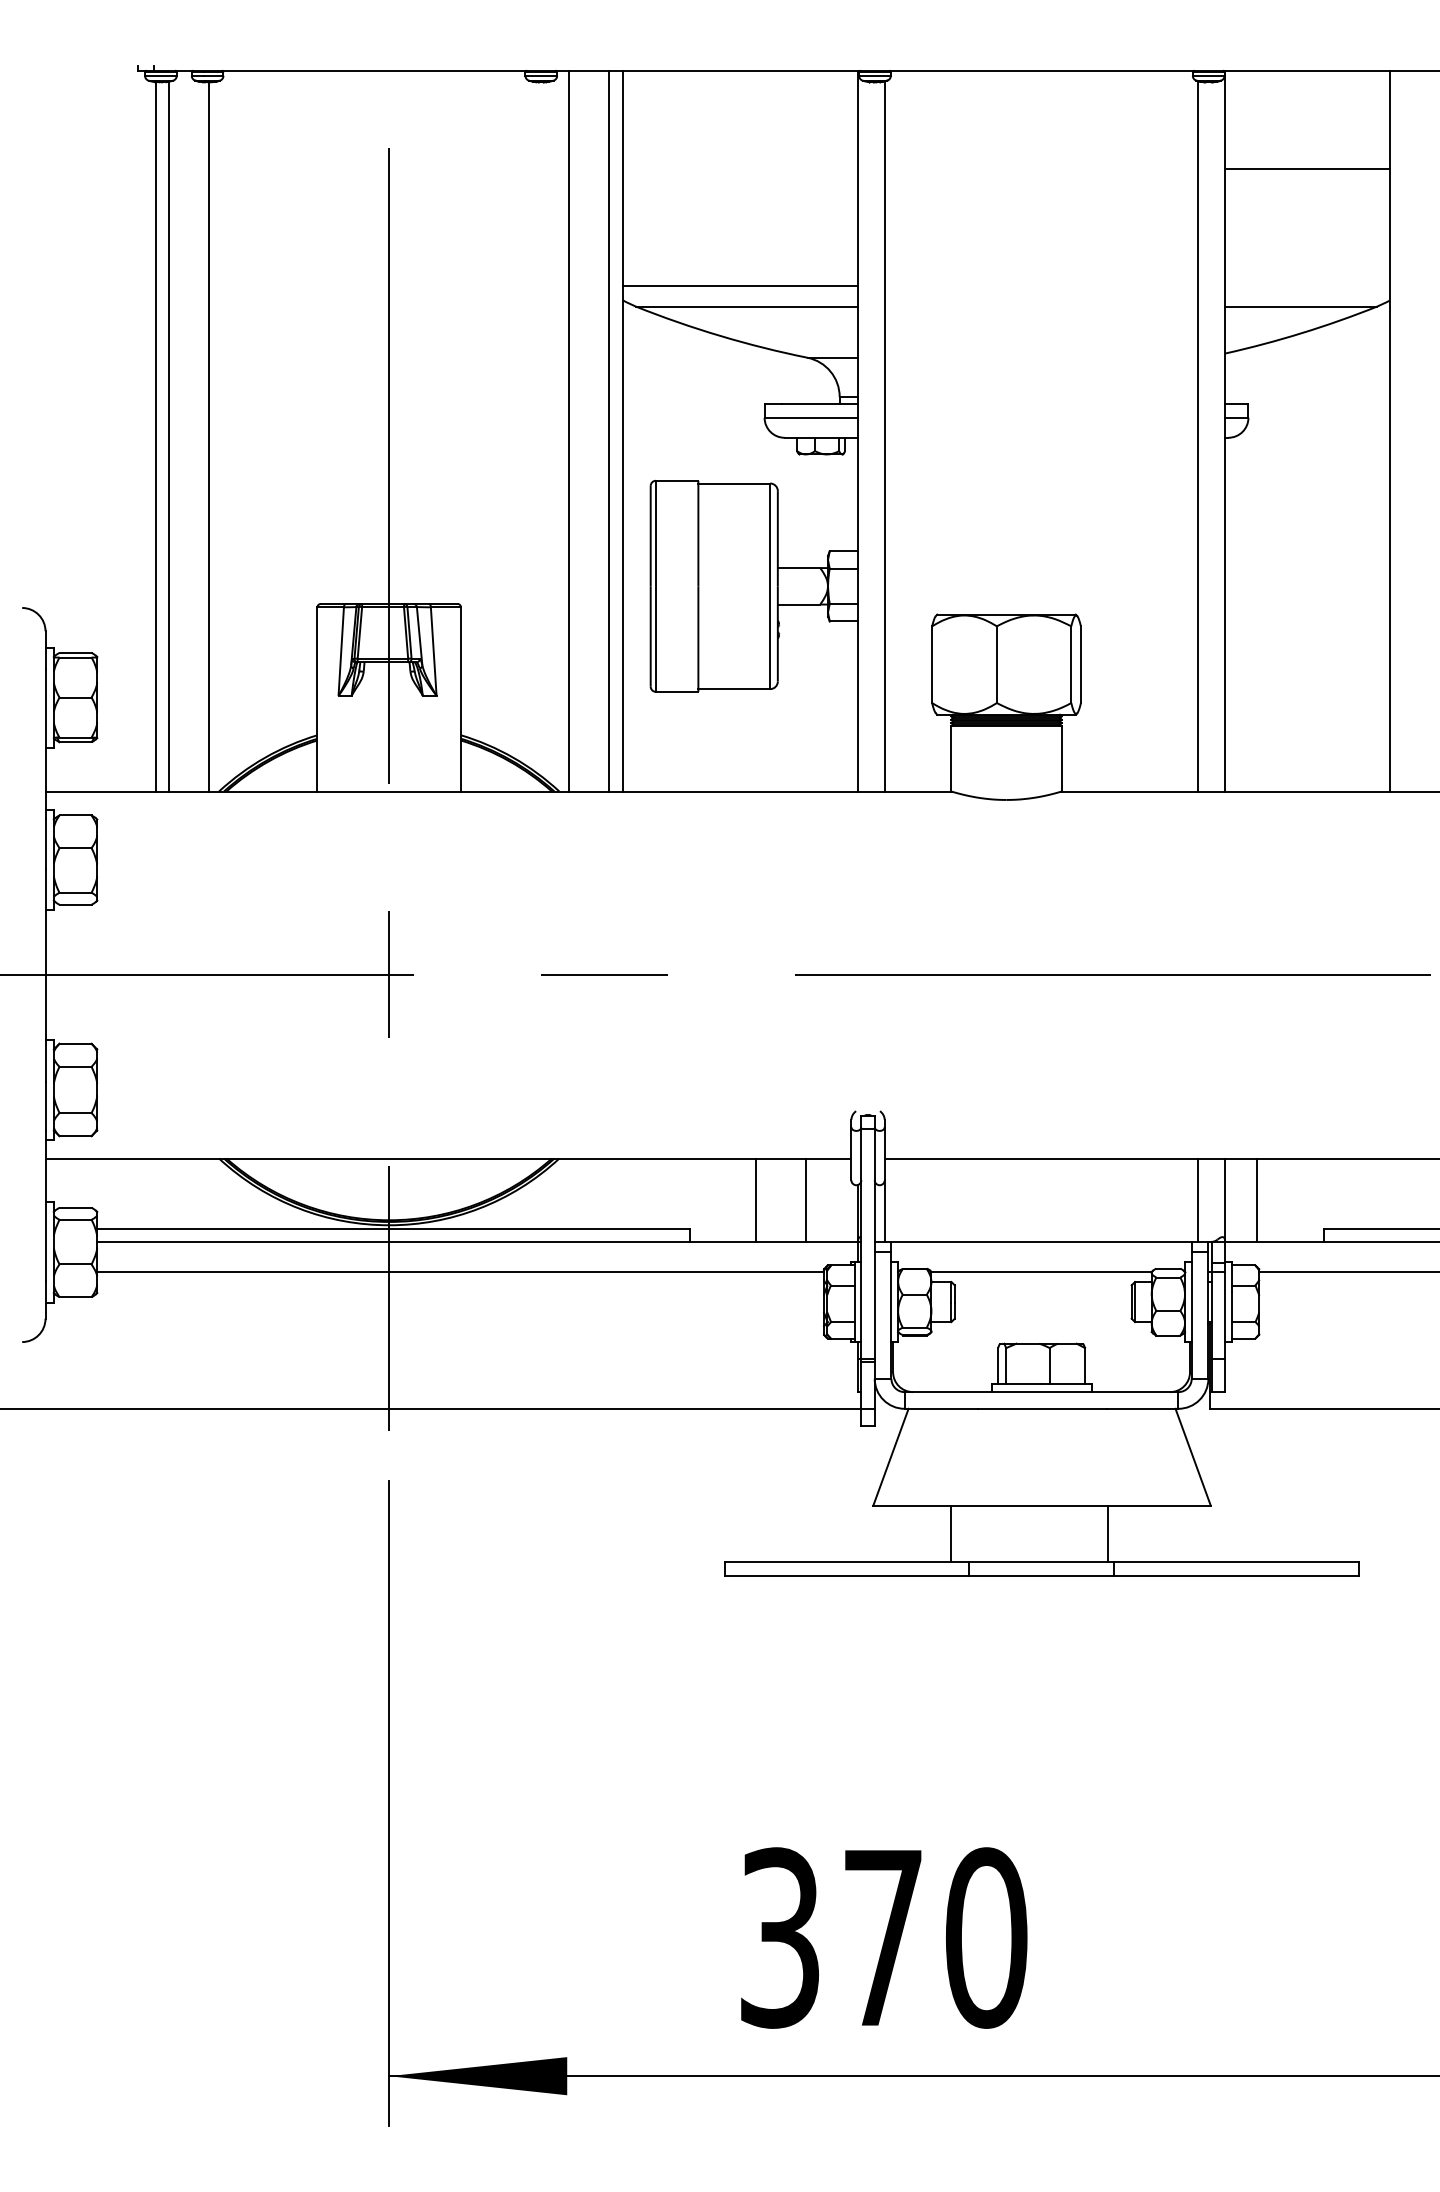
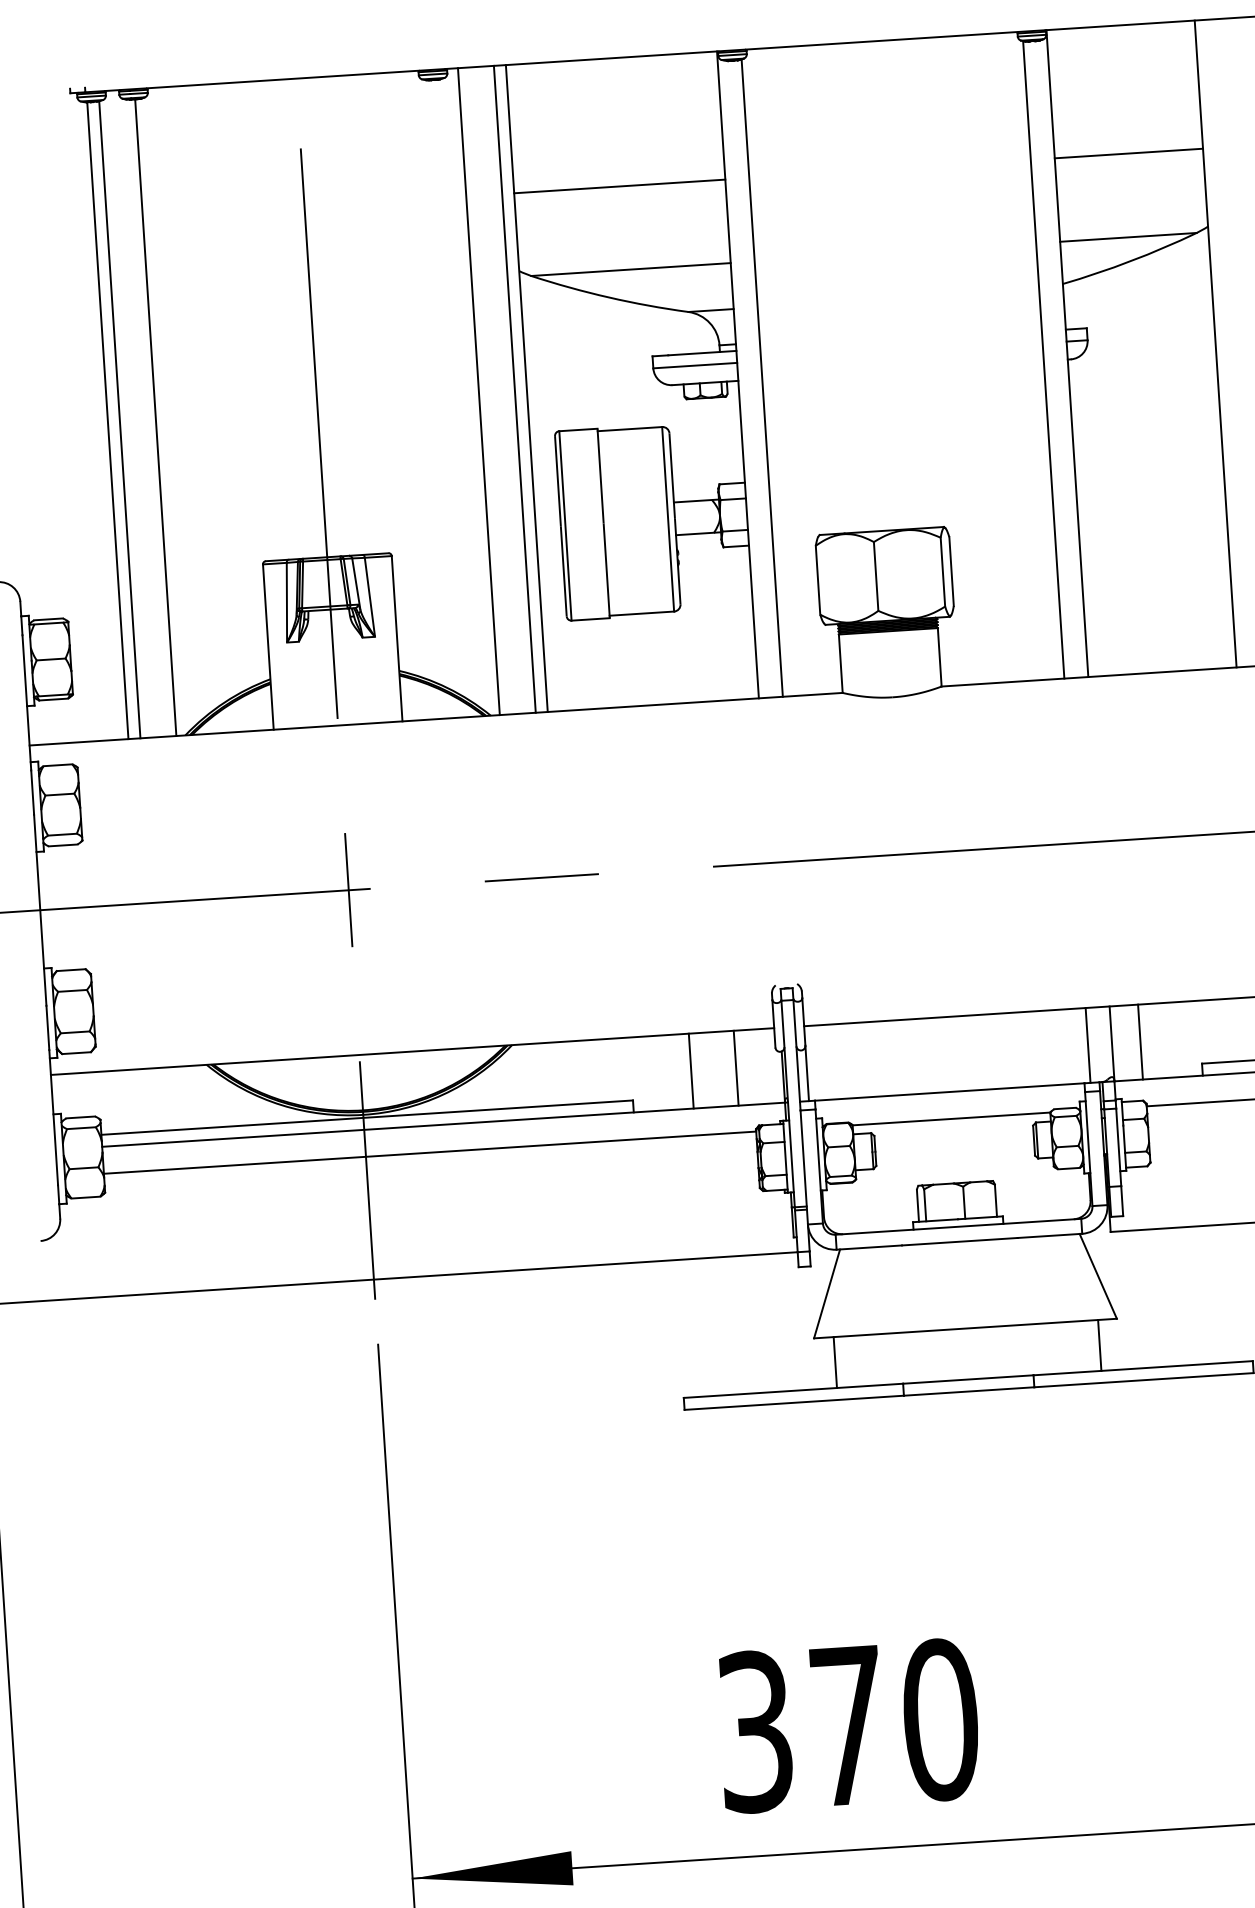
line: (1307, 168) -> (1128, 153), moved
line: (740, 285) -> (619, 186), moved
line: (951, 1533) -> (835, 1362), moved
line: (1107, 1533) -> (1099, 1345), moved

